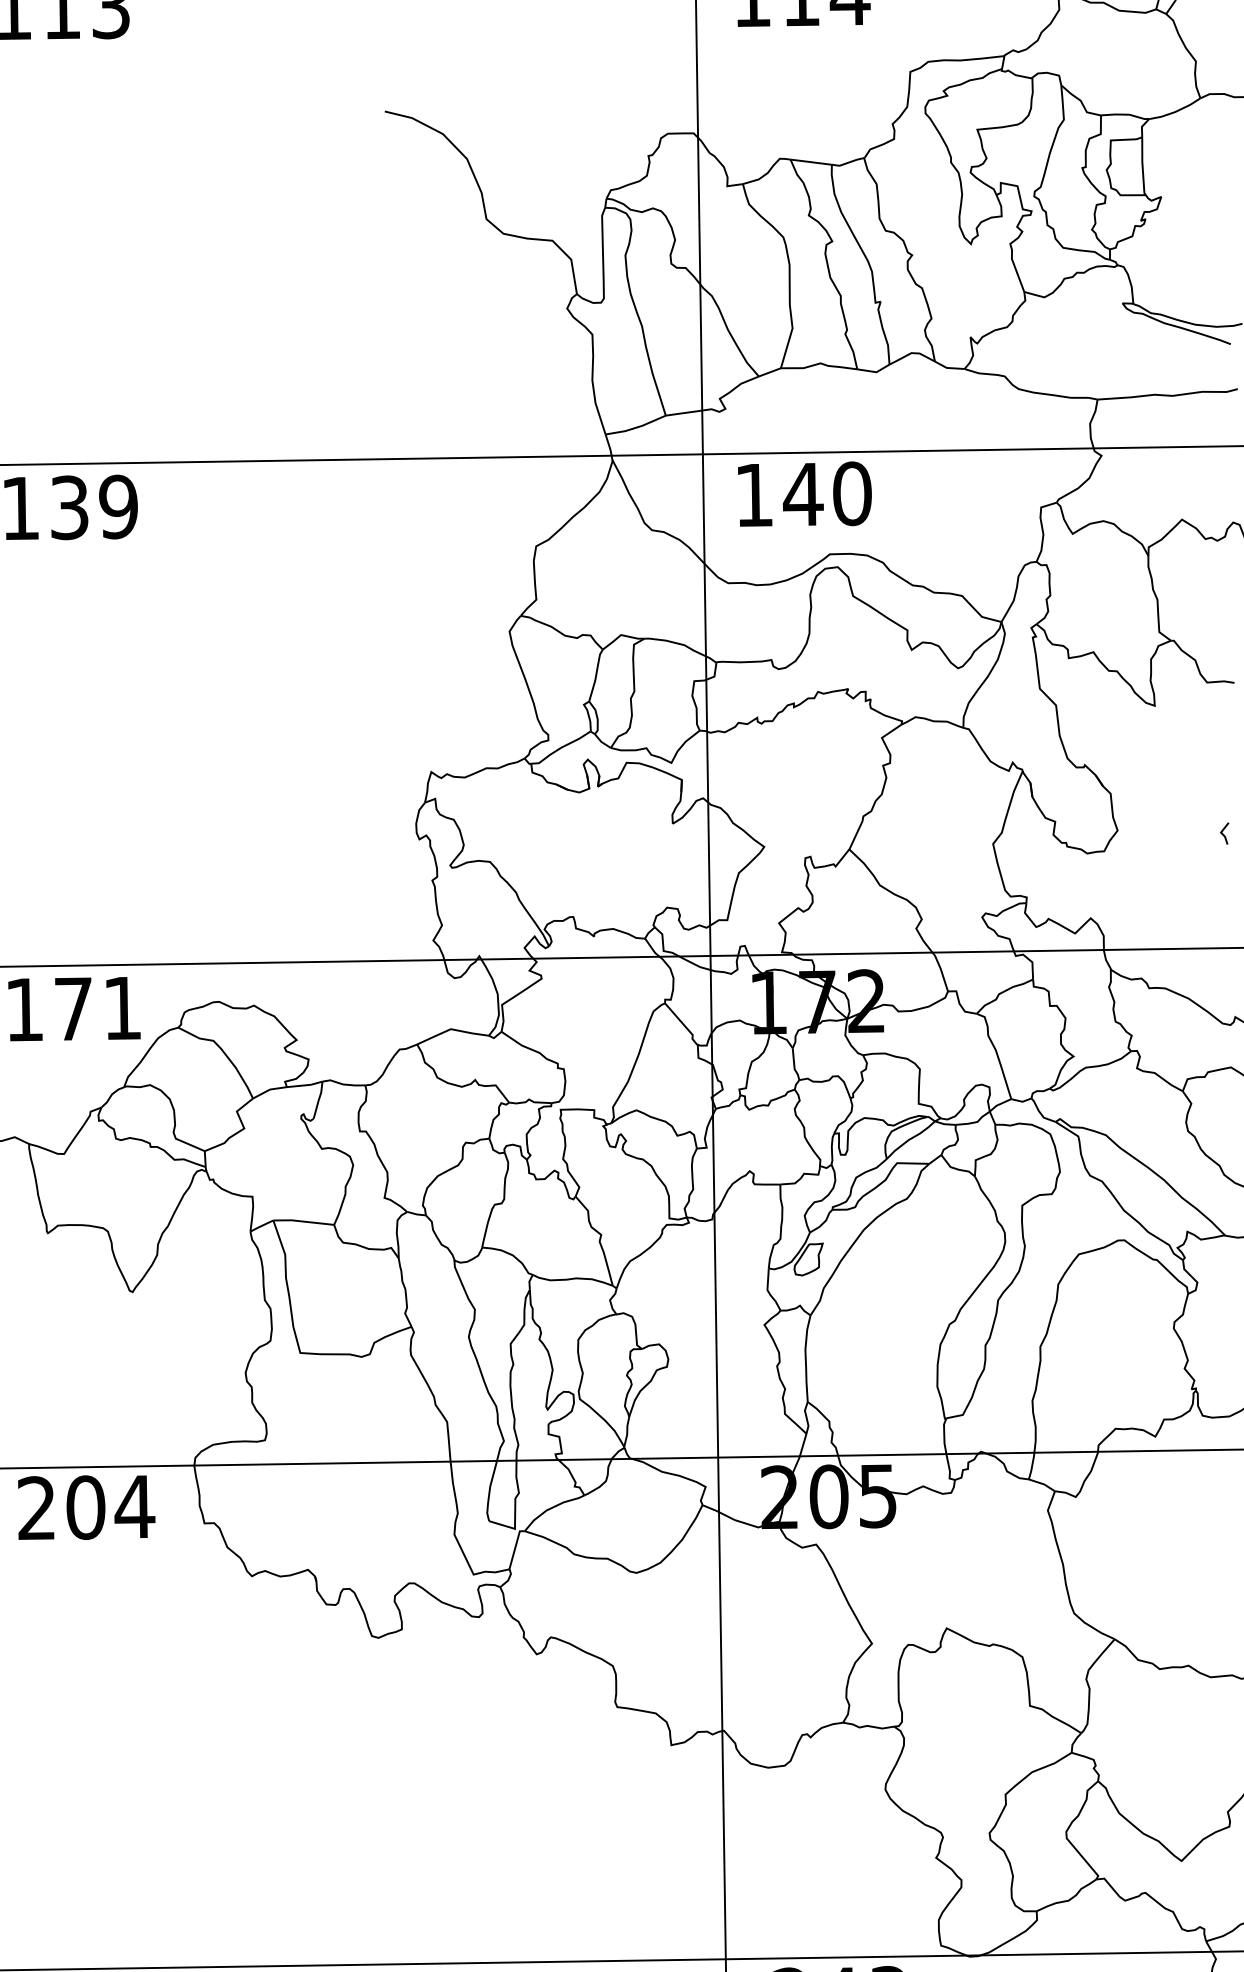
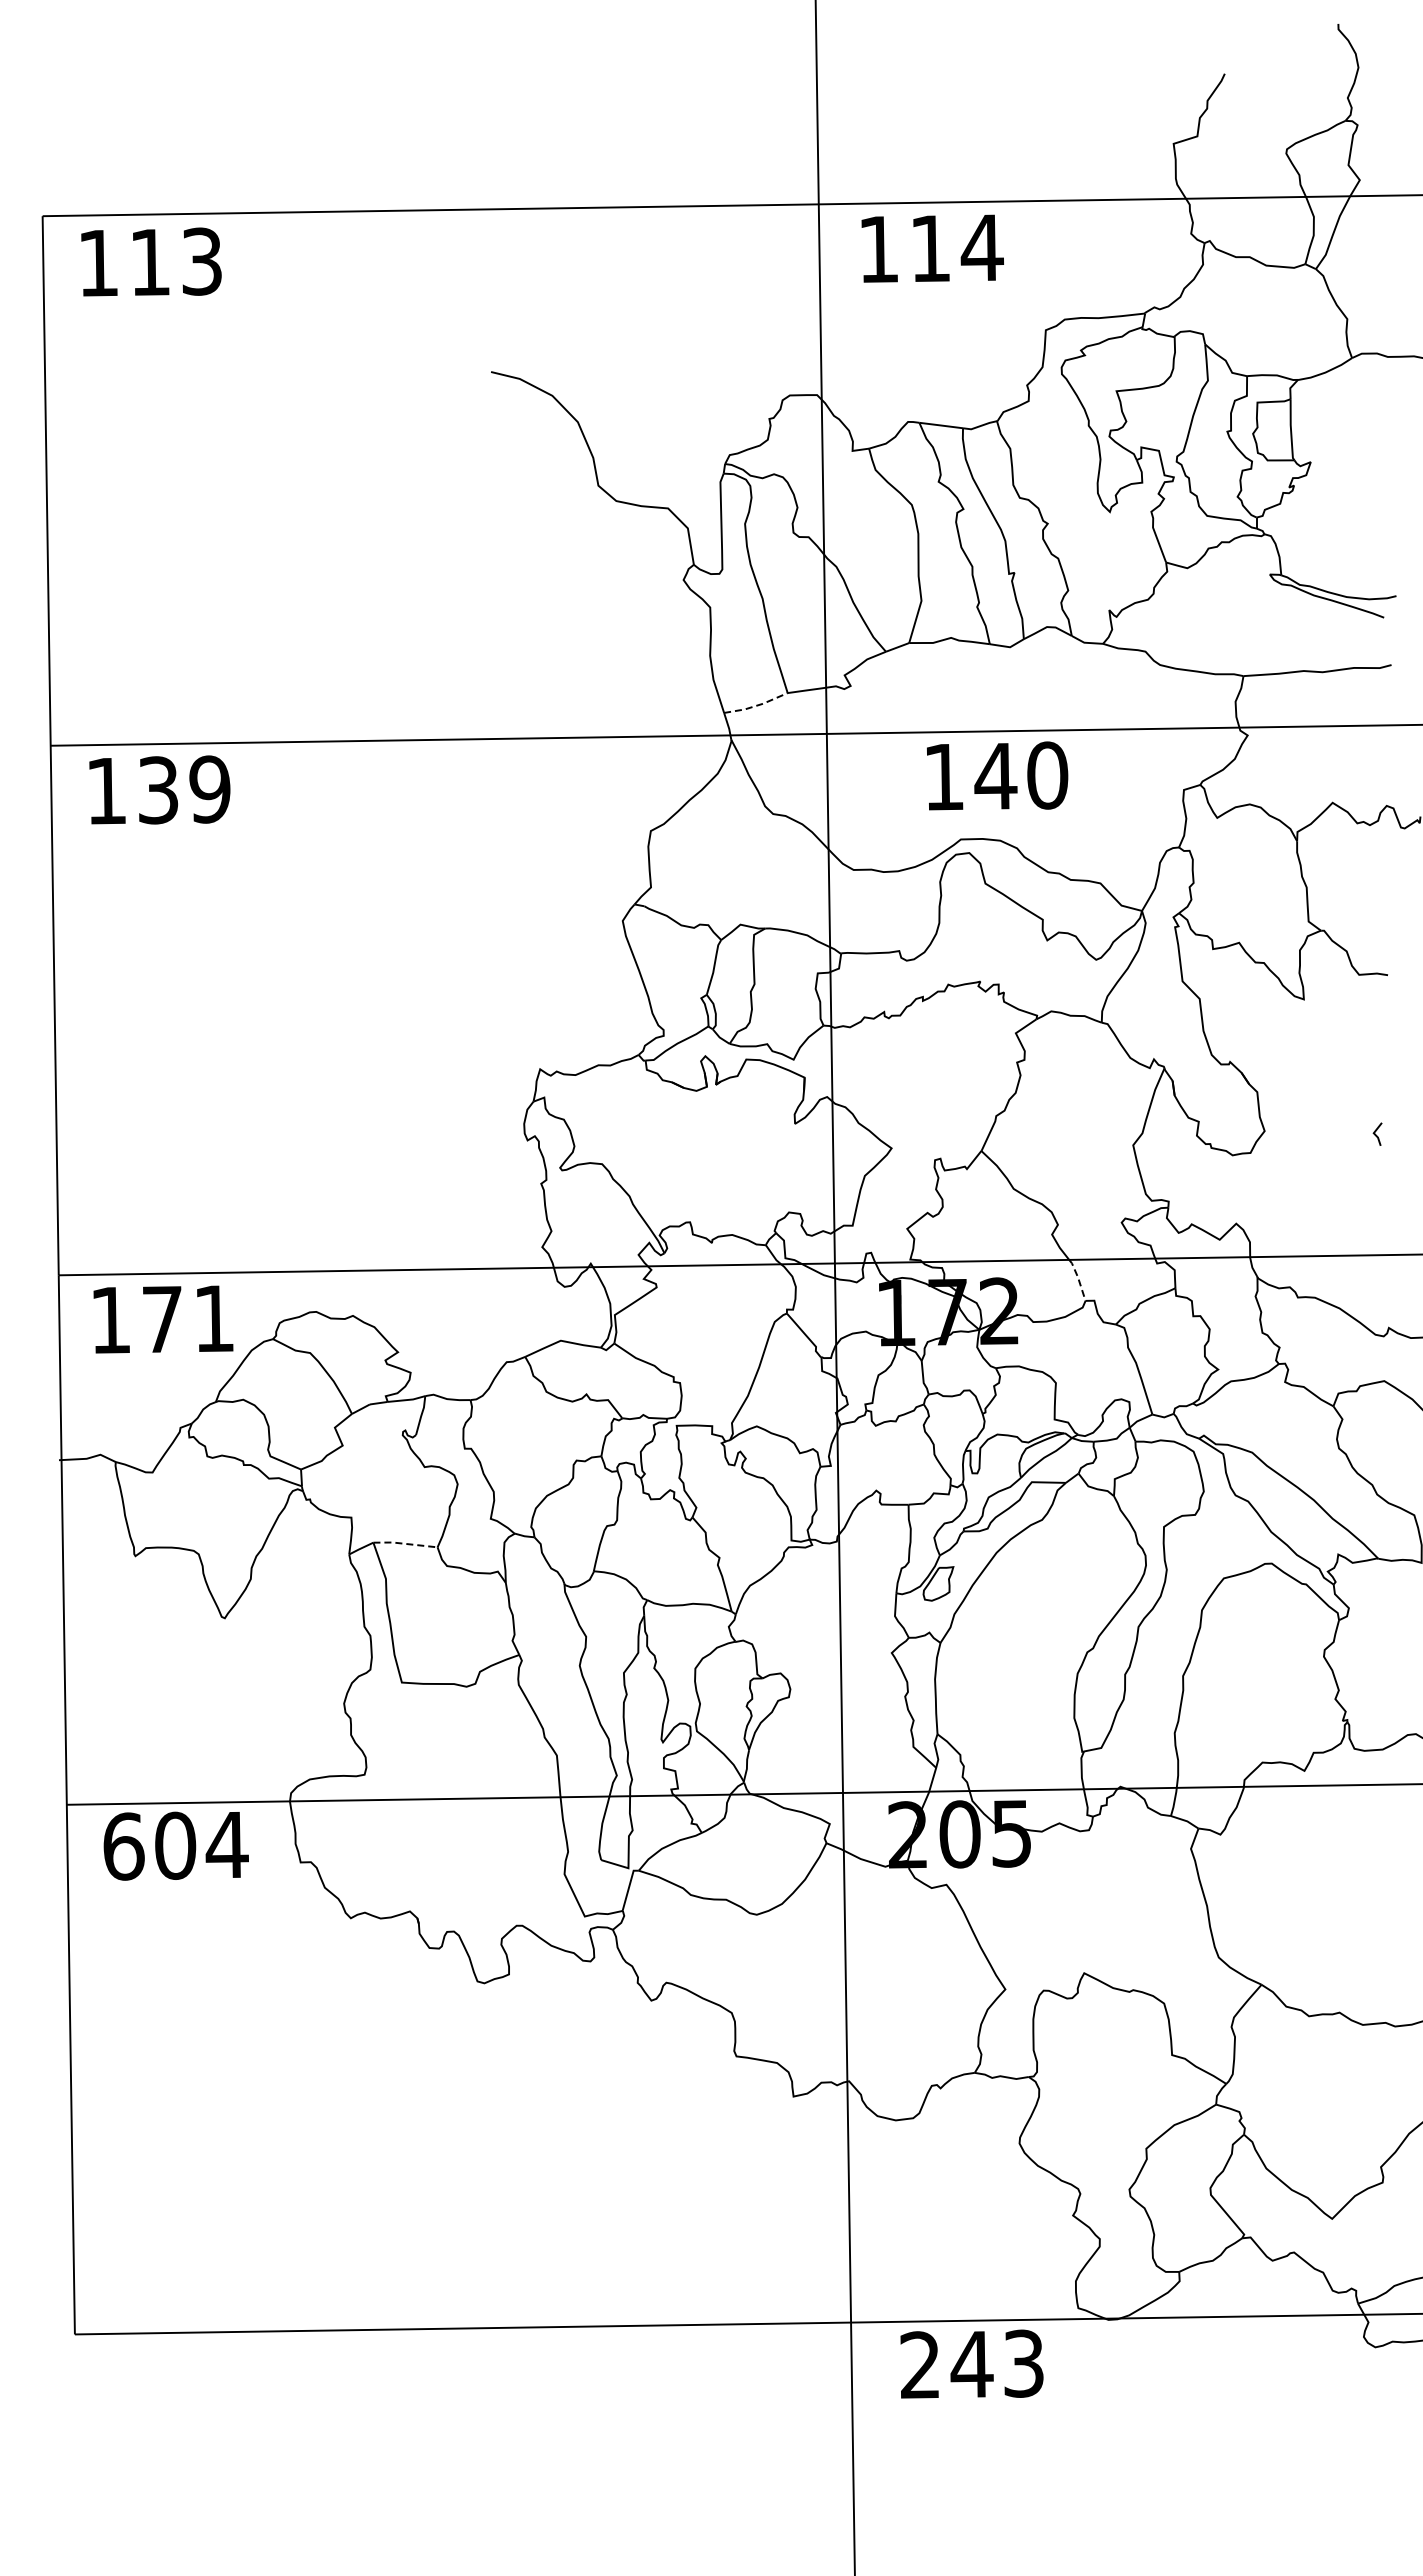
line: (637, 427) -> (757, 705), solid -> dashed
text: (804, 493) -> (997, 775), moved
line: (941, 970) -> (1078, 1278), solid -> dashed
line: (303, 1221) -> (405, 1543), solid -> dashed
text: (36, 1508) -> (123, 1846), 204 -> 604

